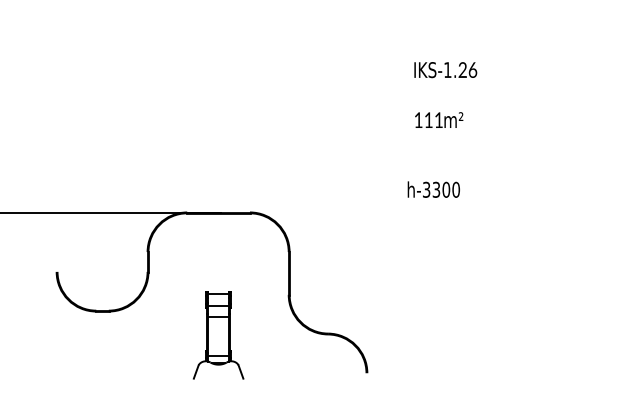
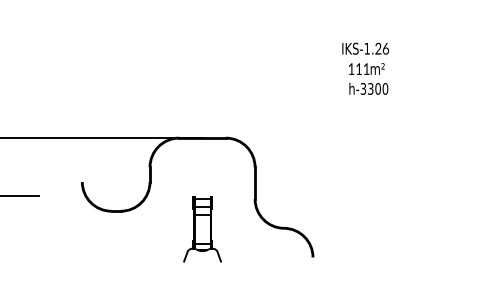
text: (445, 69) -> (365, 48), moved
text: (433, 189) -> (368, 88), moved

